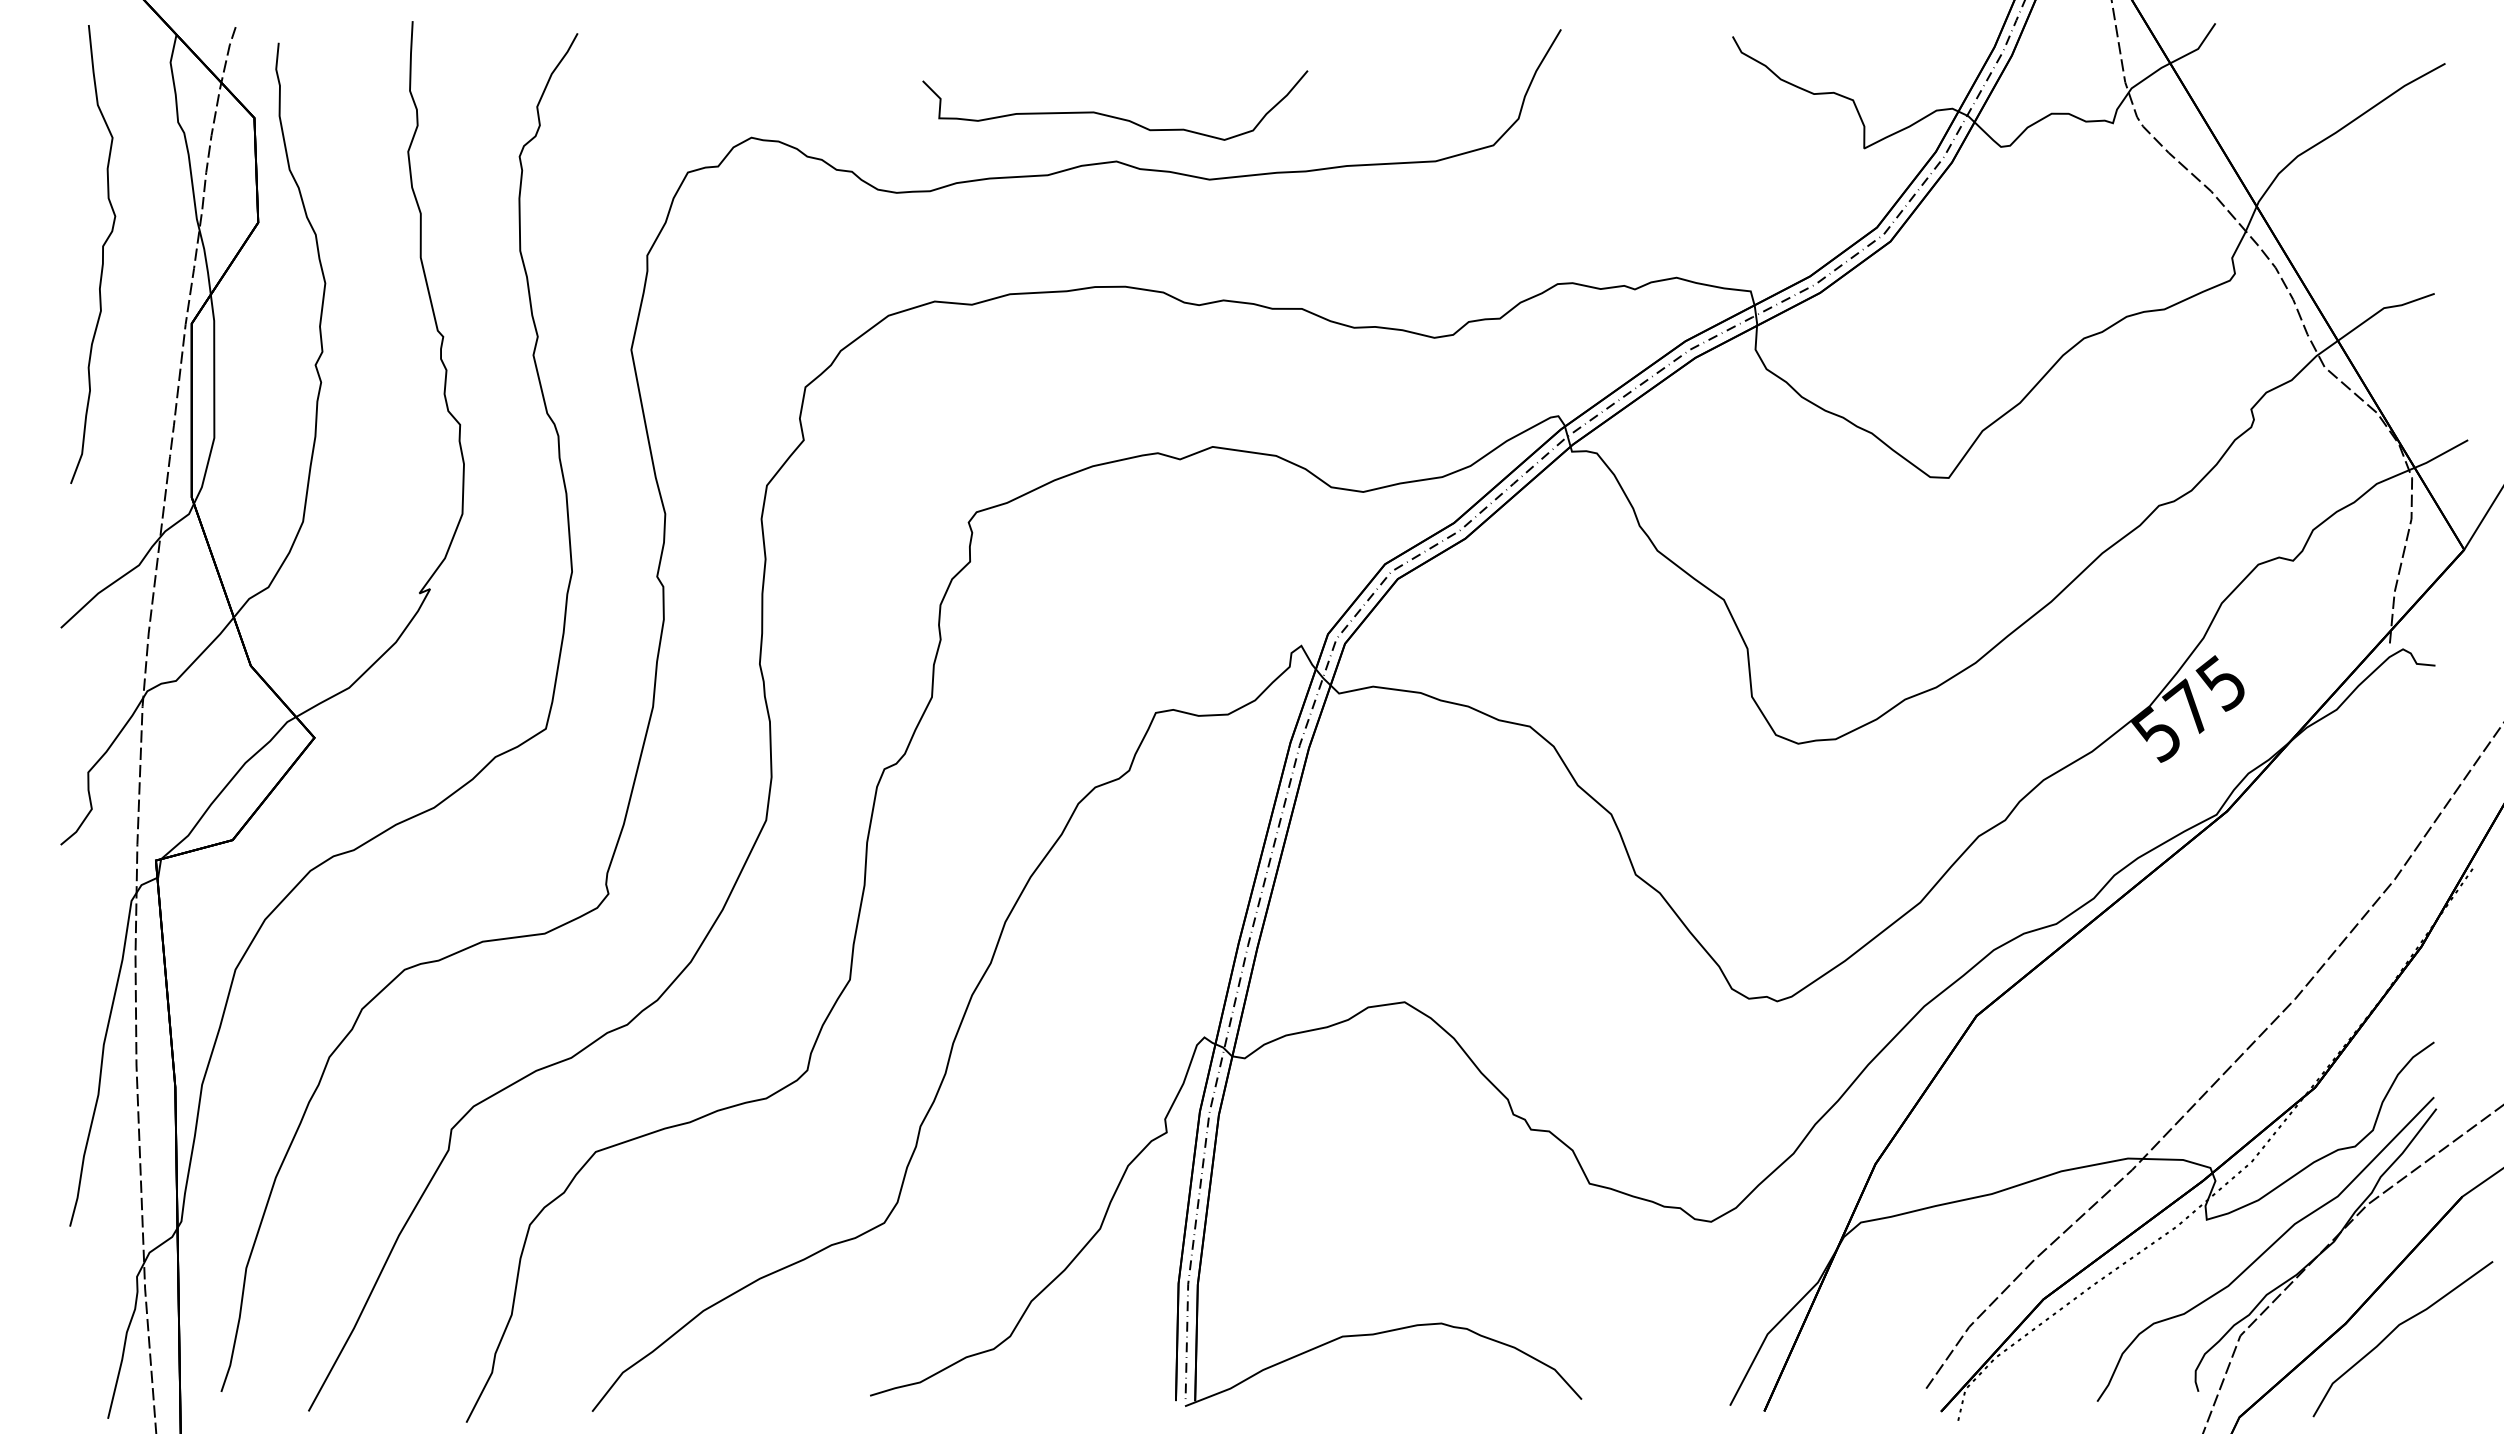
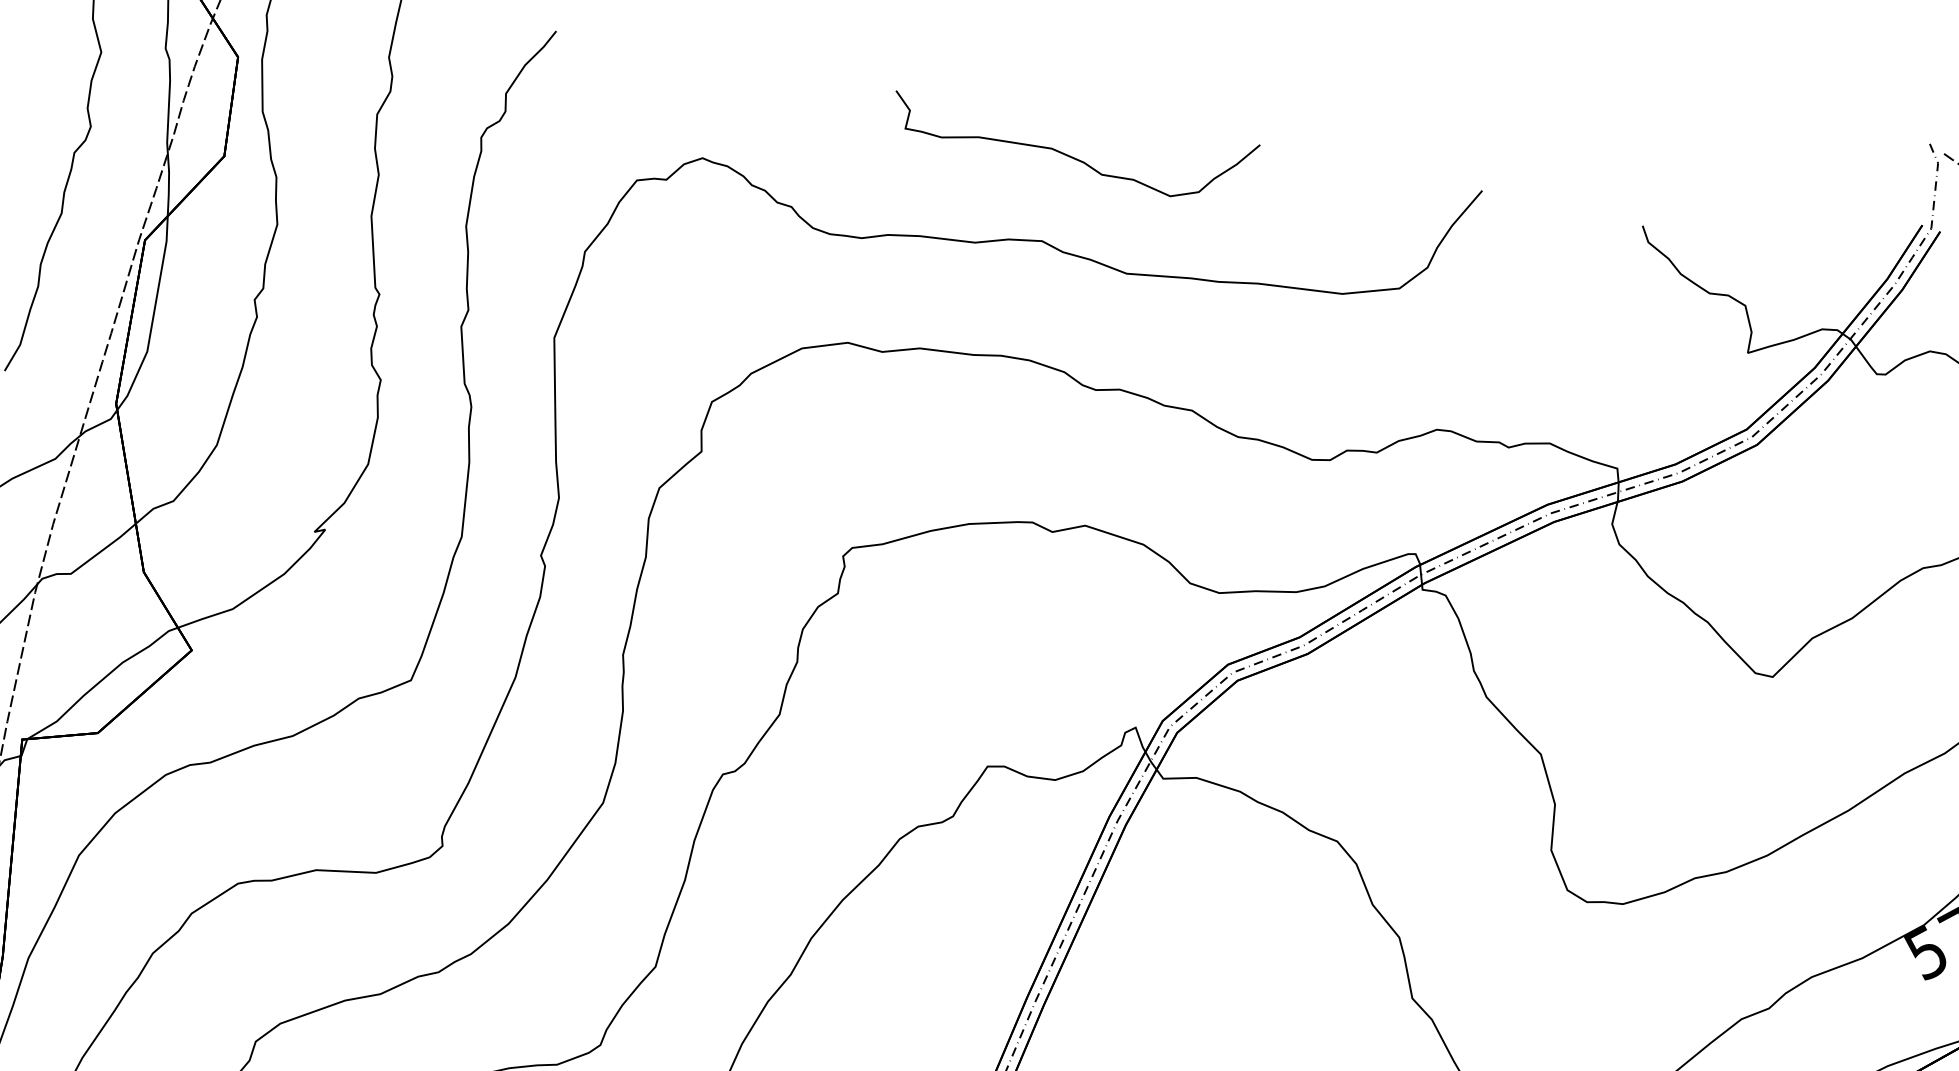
curve: (1111, 115) -> (1068, 154), moved

